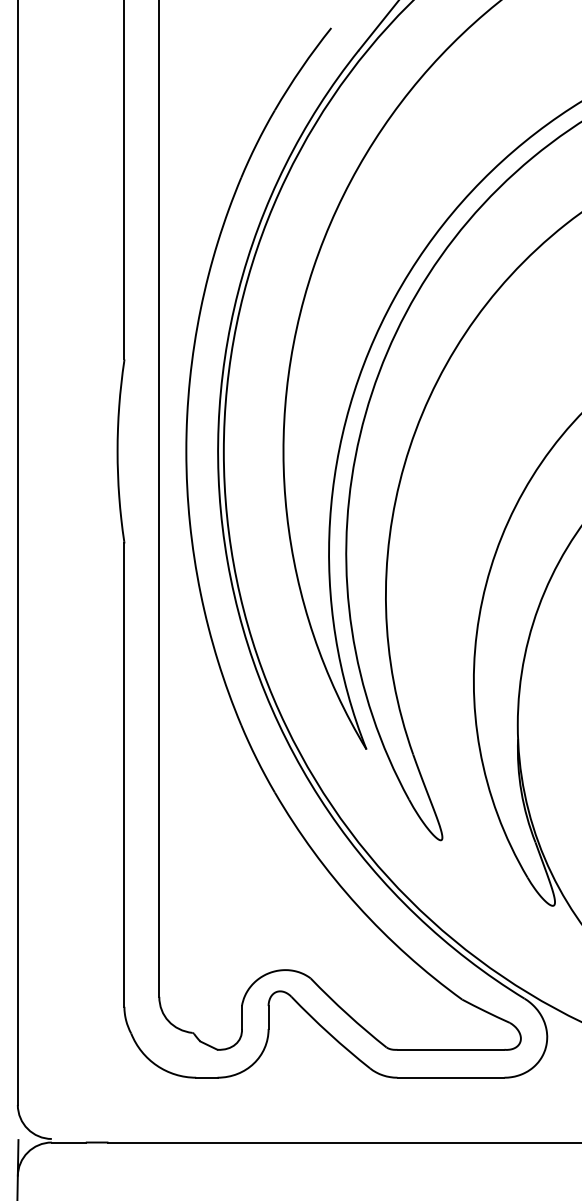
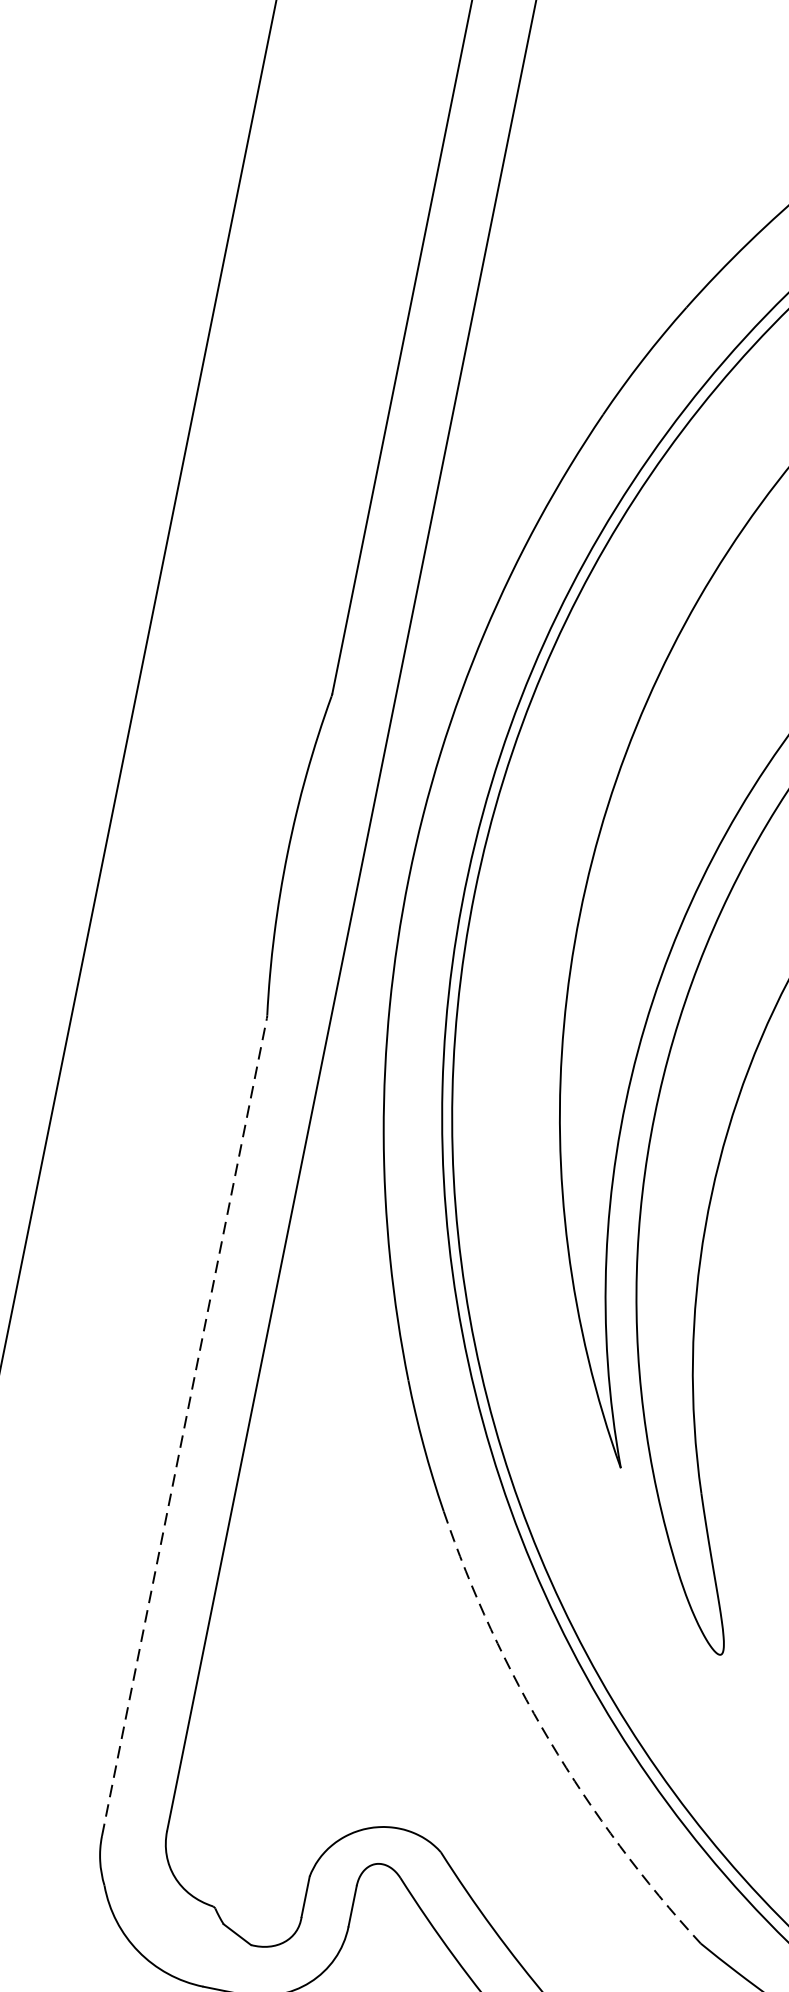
line: (124, 775) -> (184, 1427), solid -> dashed
arc: (357, 905) -> (549, 1740), solid -> dashed

